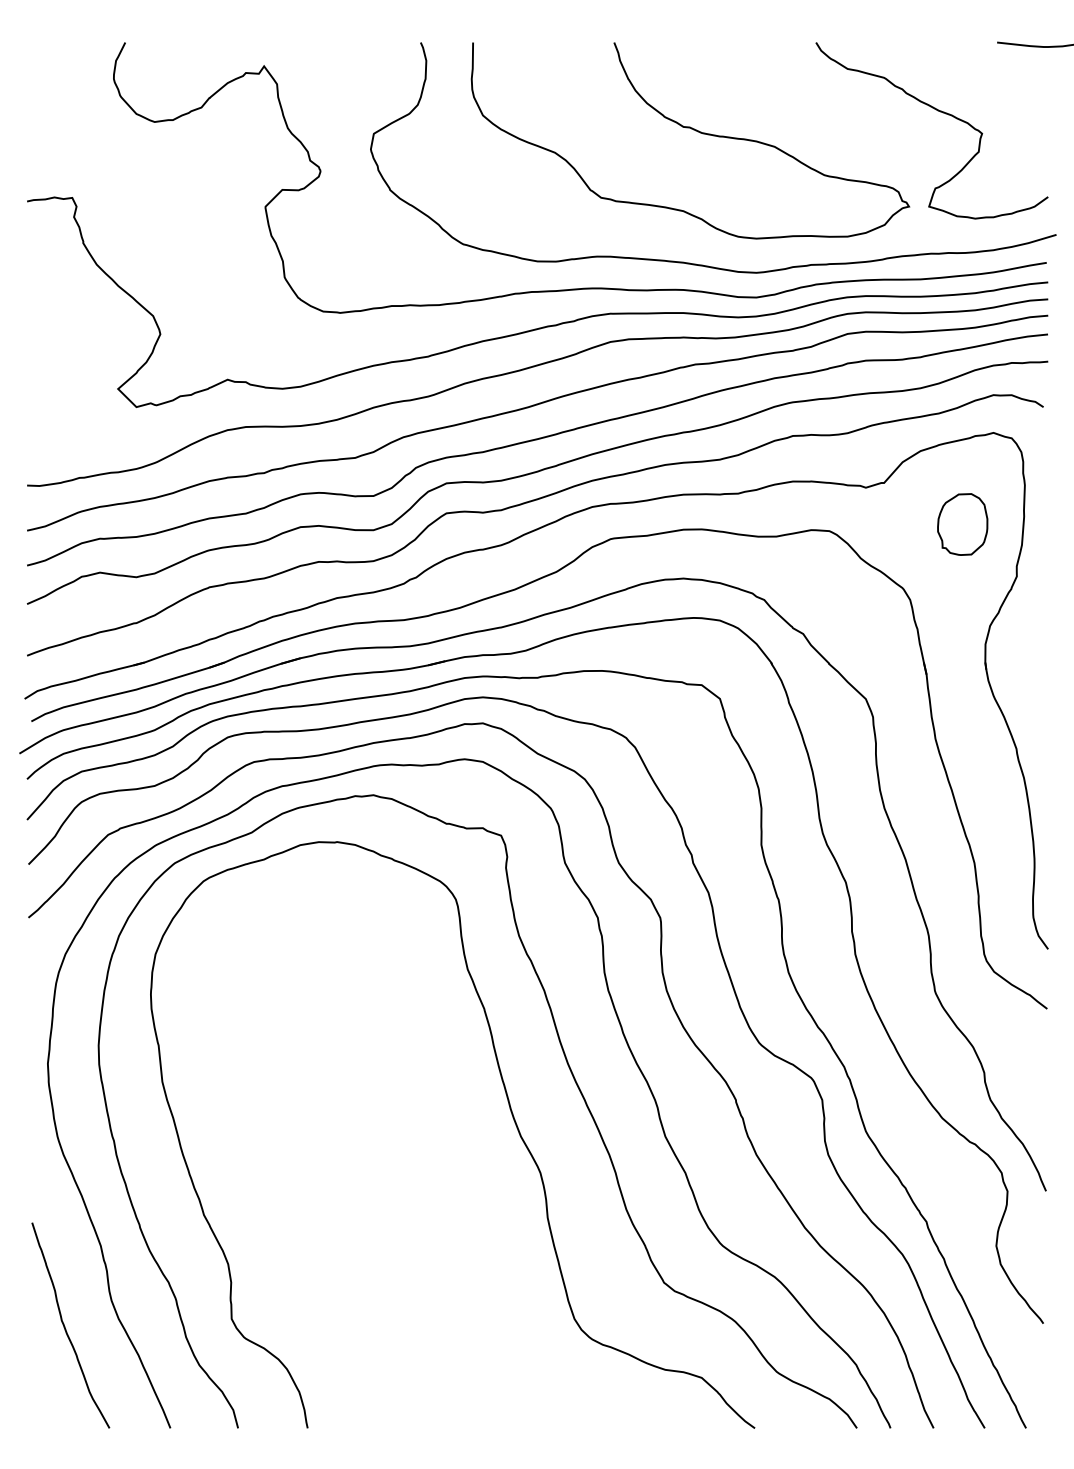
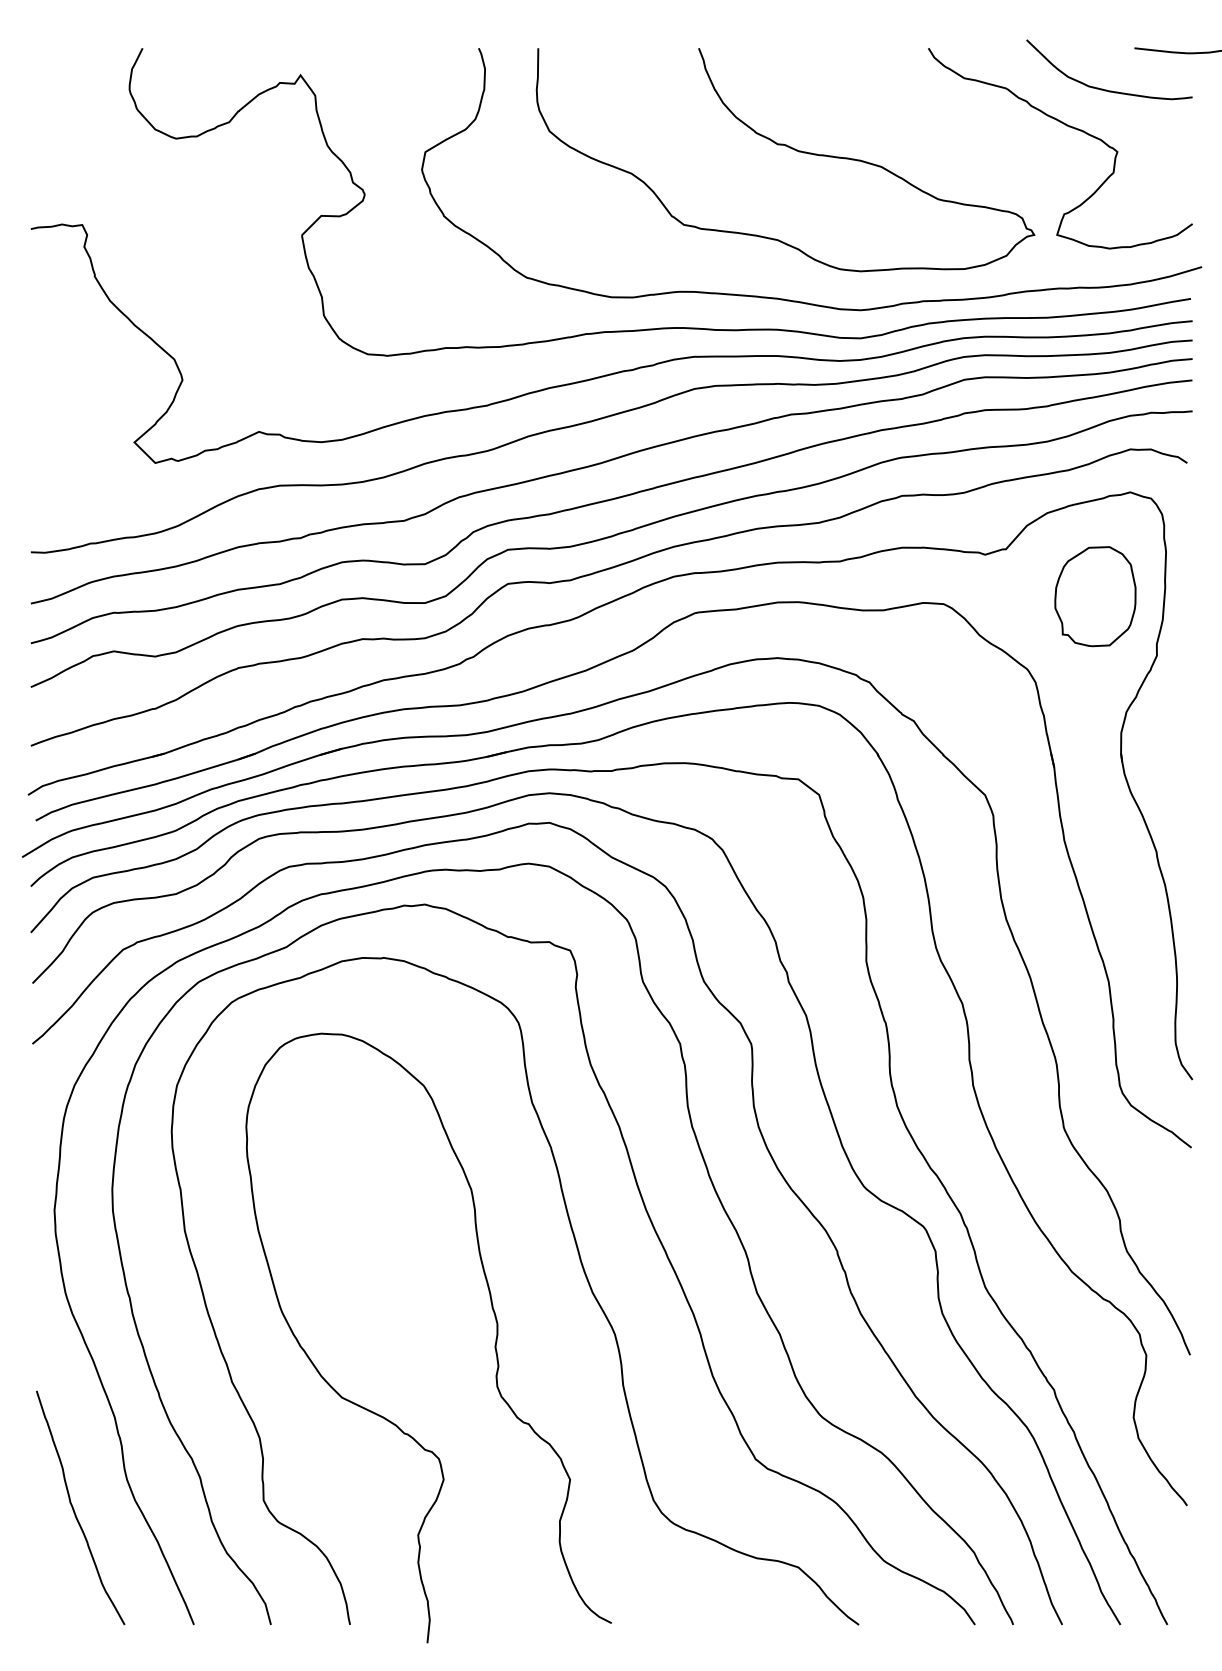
curve: (972, 78) -> (1106, 89), added
part: (962, 524) -> (1095, 596), size x1.43
curve: (434, 1182) -> (494, 1345), added

